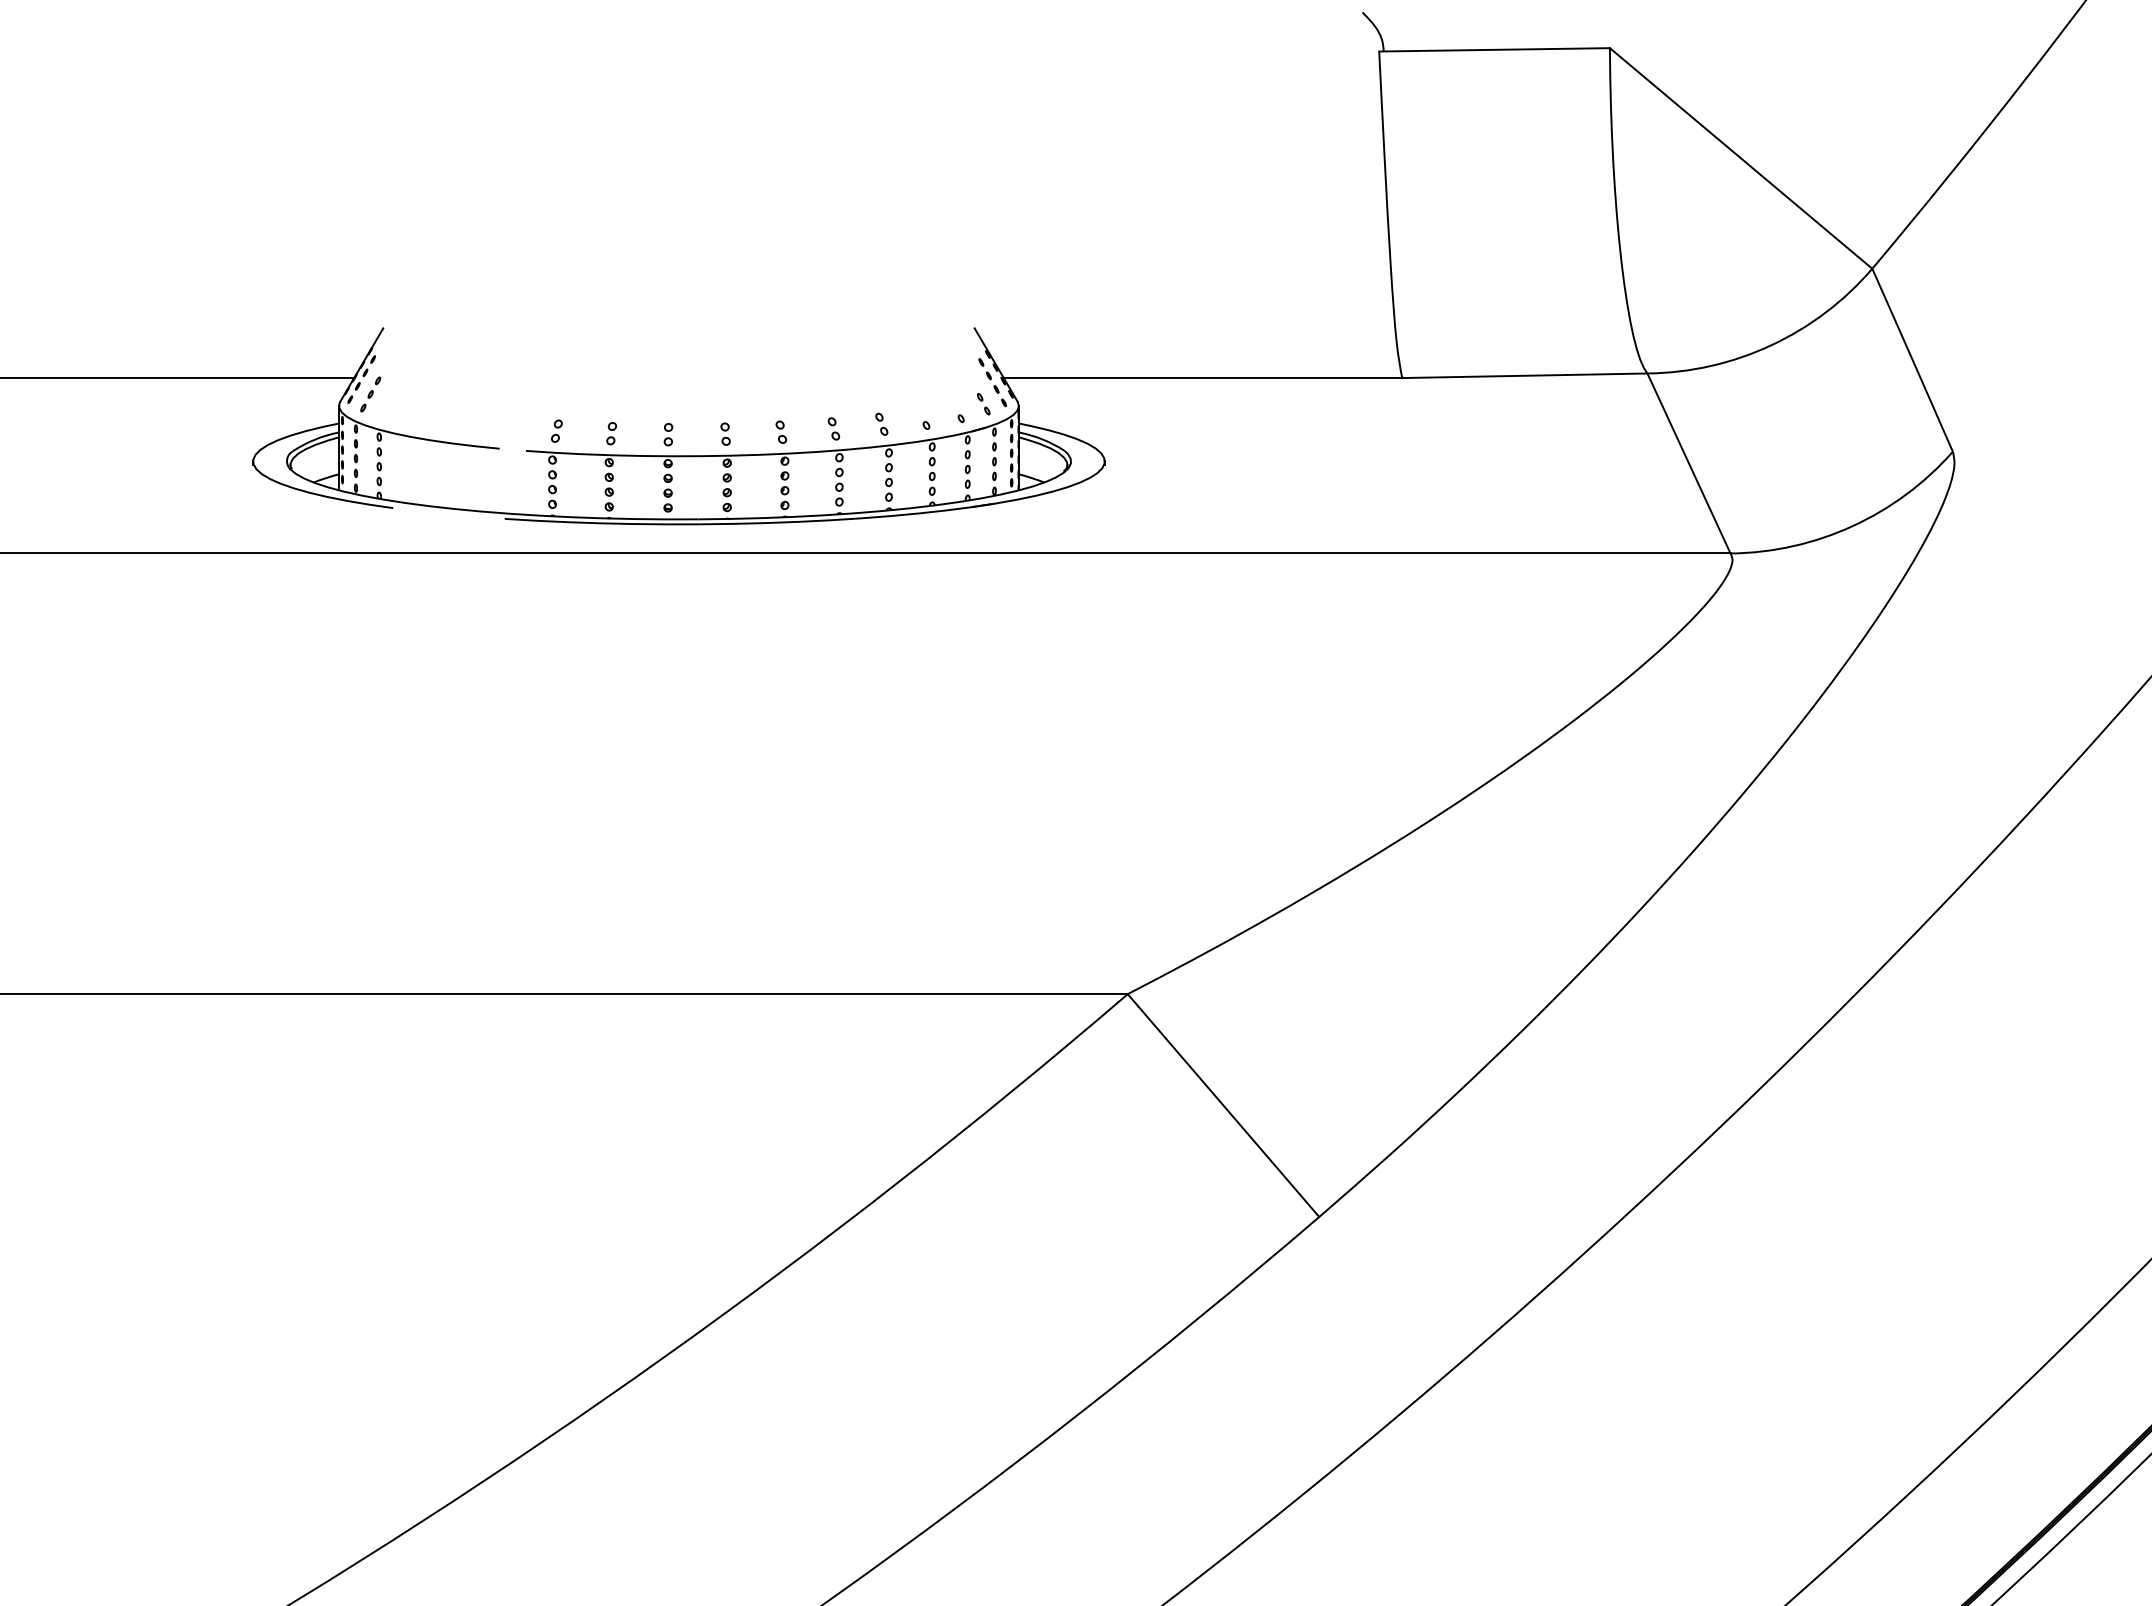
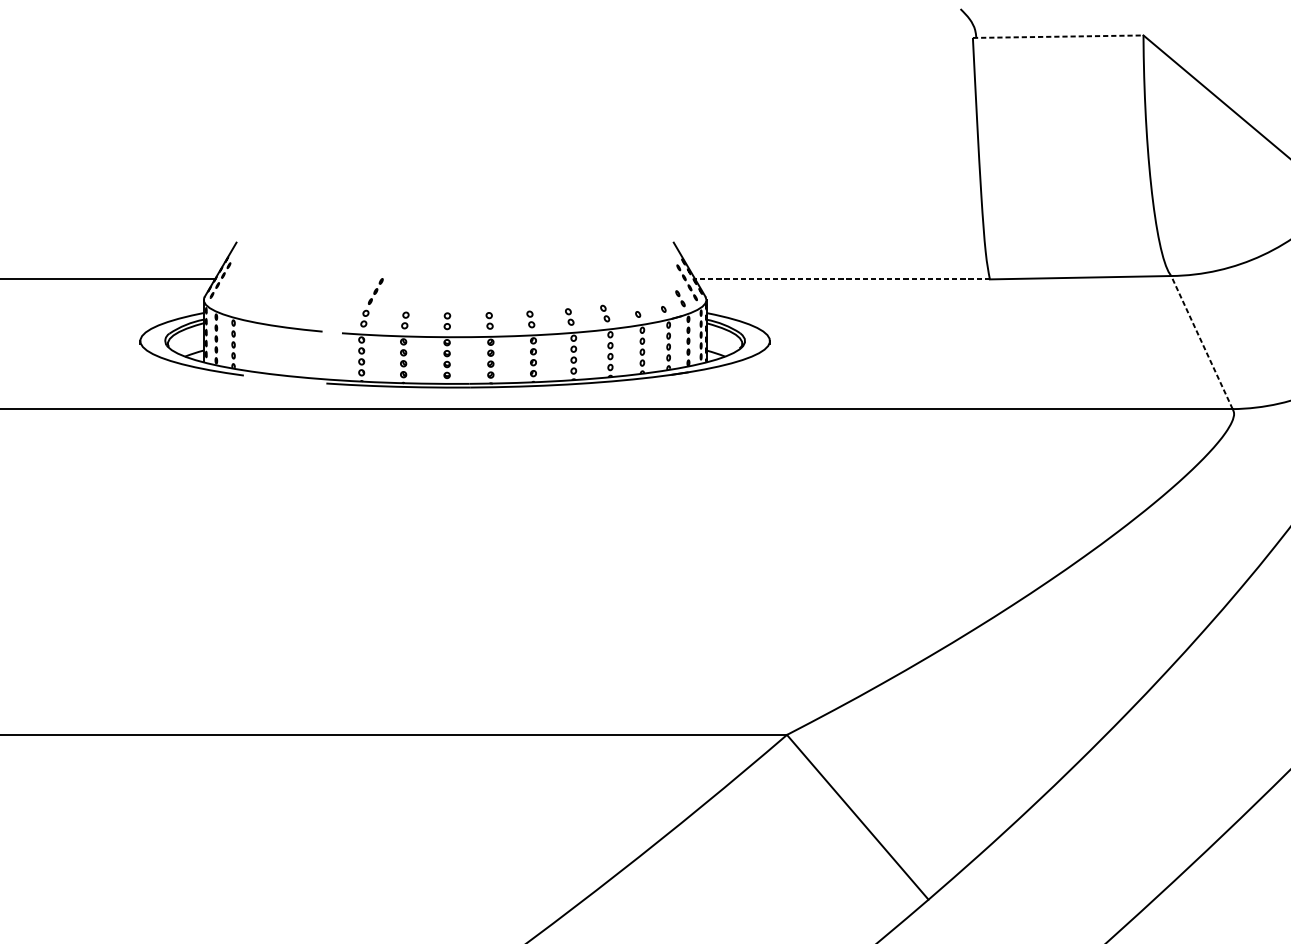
line: (1495, 49) -> (1058, 36), solid -> dashed
line: (1202, 378) -> (842, 279), solid -> dashed
part: (370, 394) -> (375, 291), moved
line: (1688, 463) -> (1201, 342), solid -> dashed

